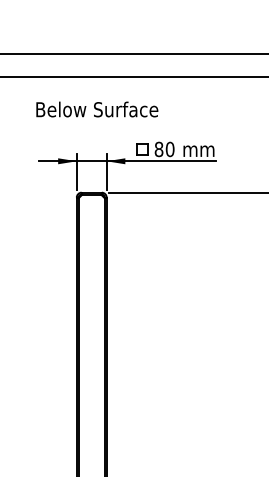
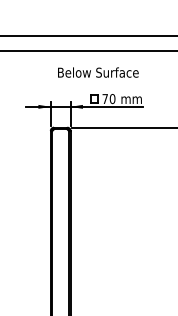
text: (97, 109) -> (98, 72), moved
text: (159, 150) -> (105, 99), 80 -> 70

